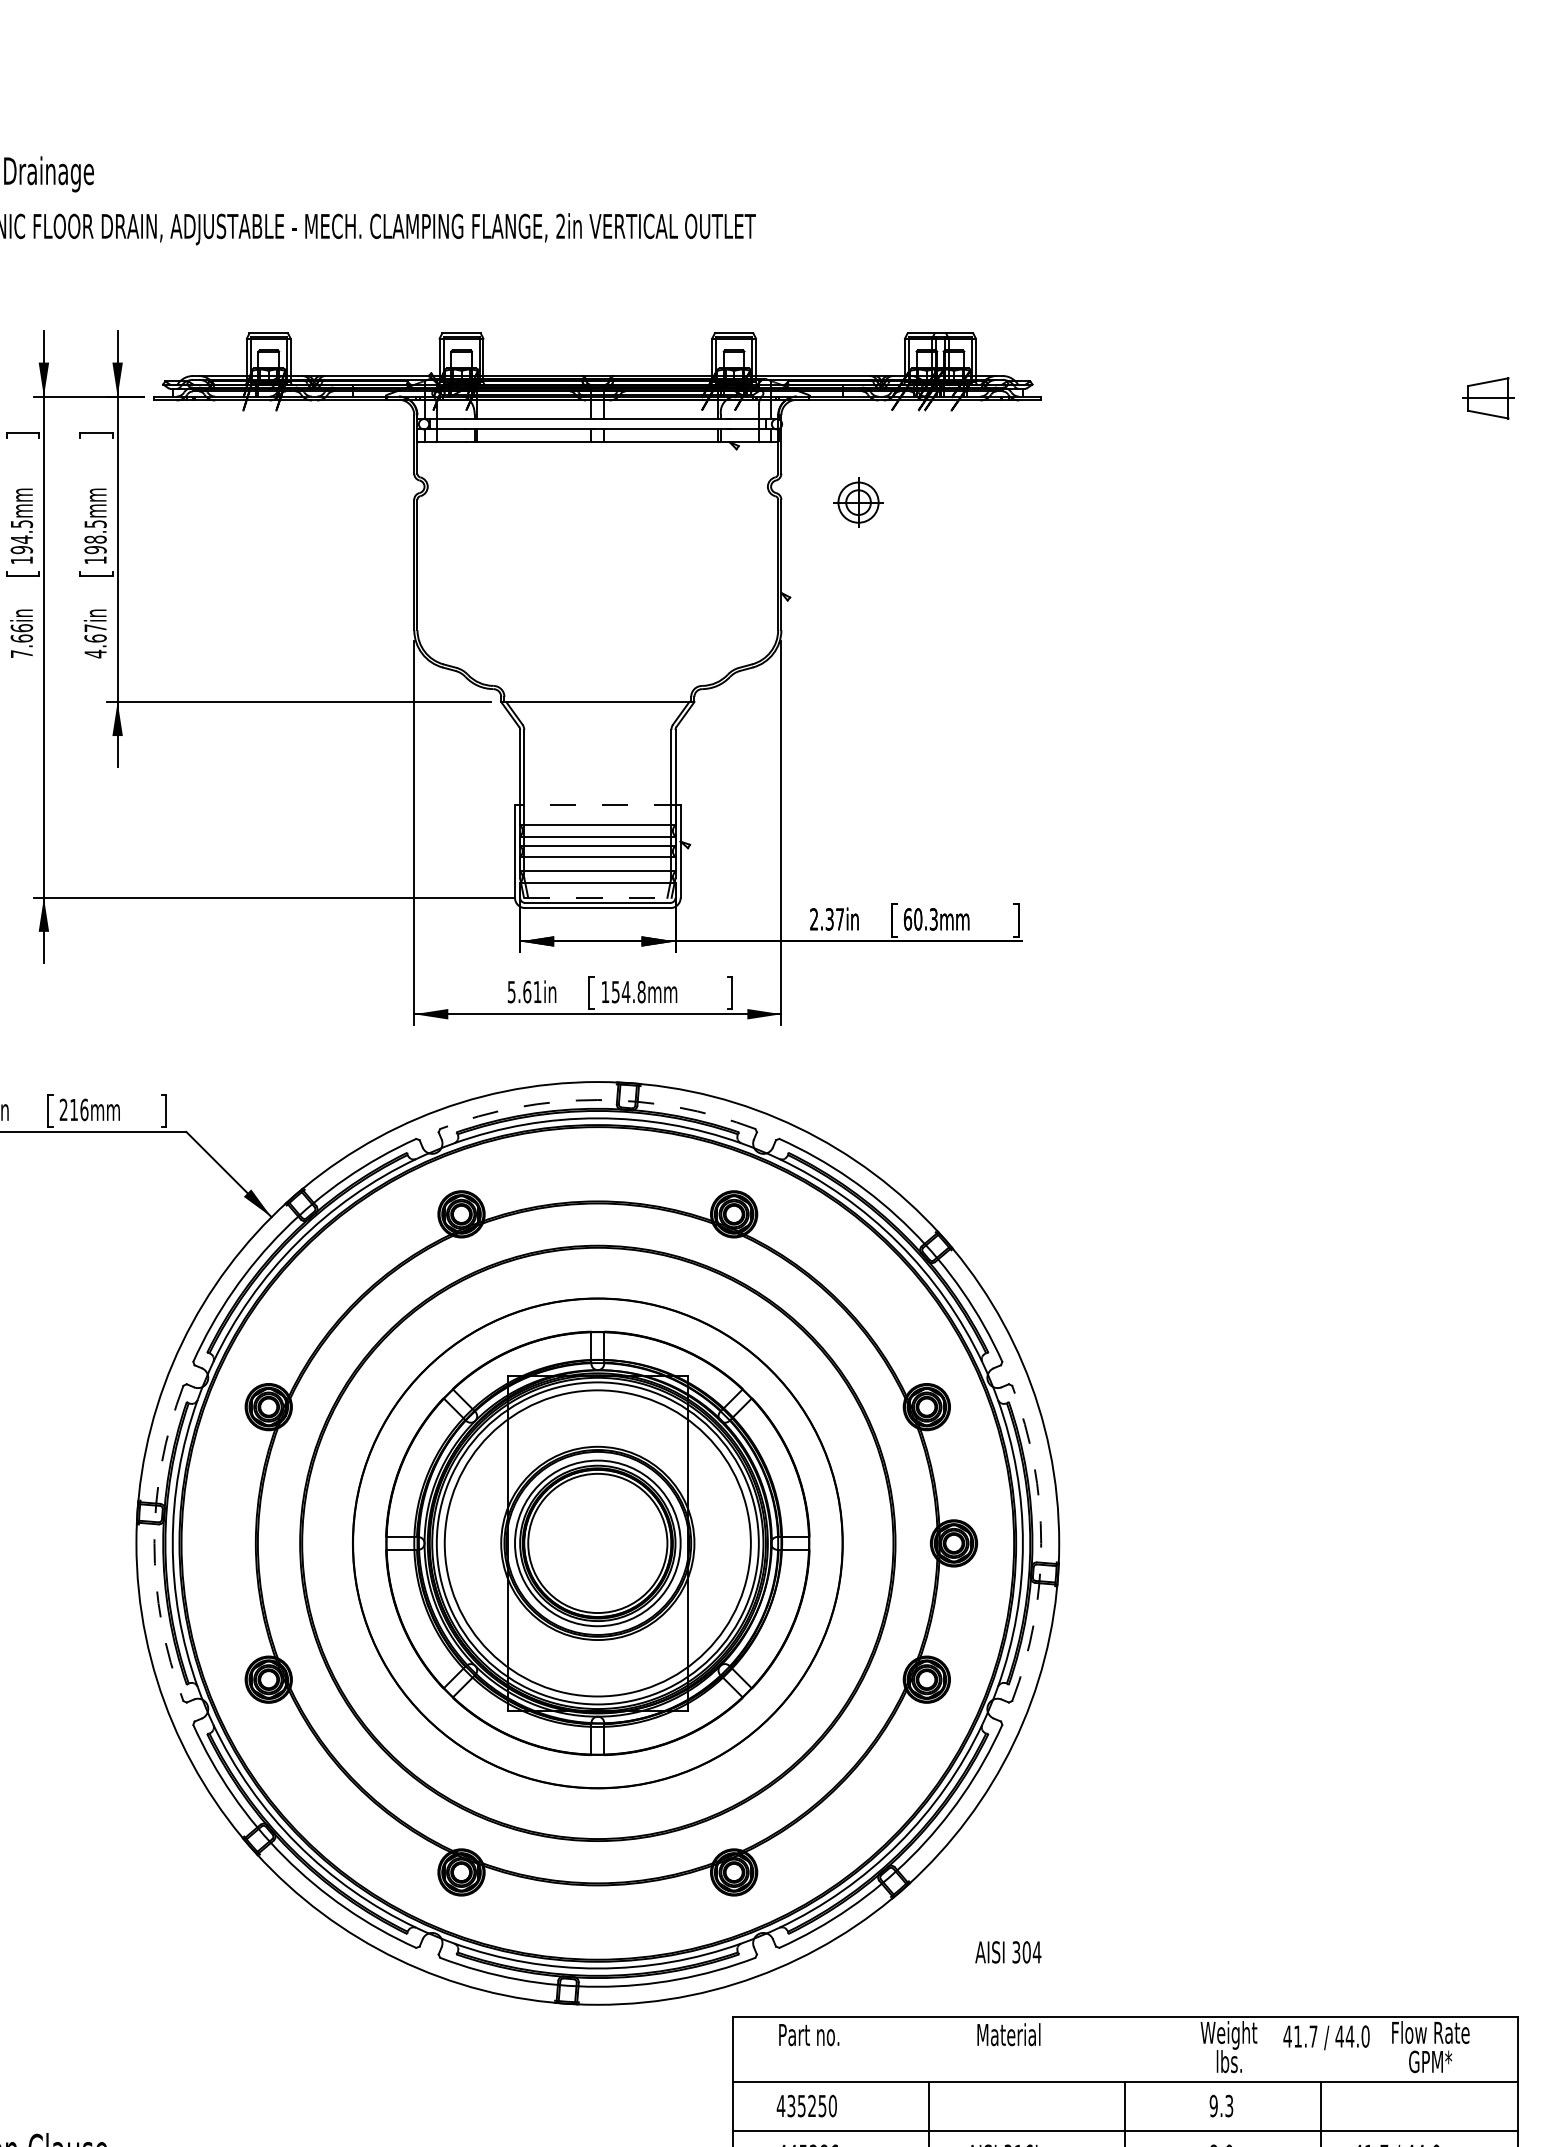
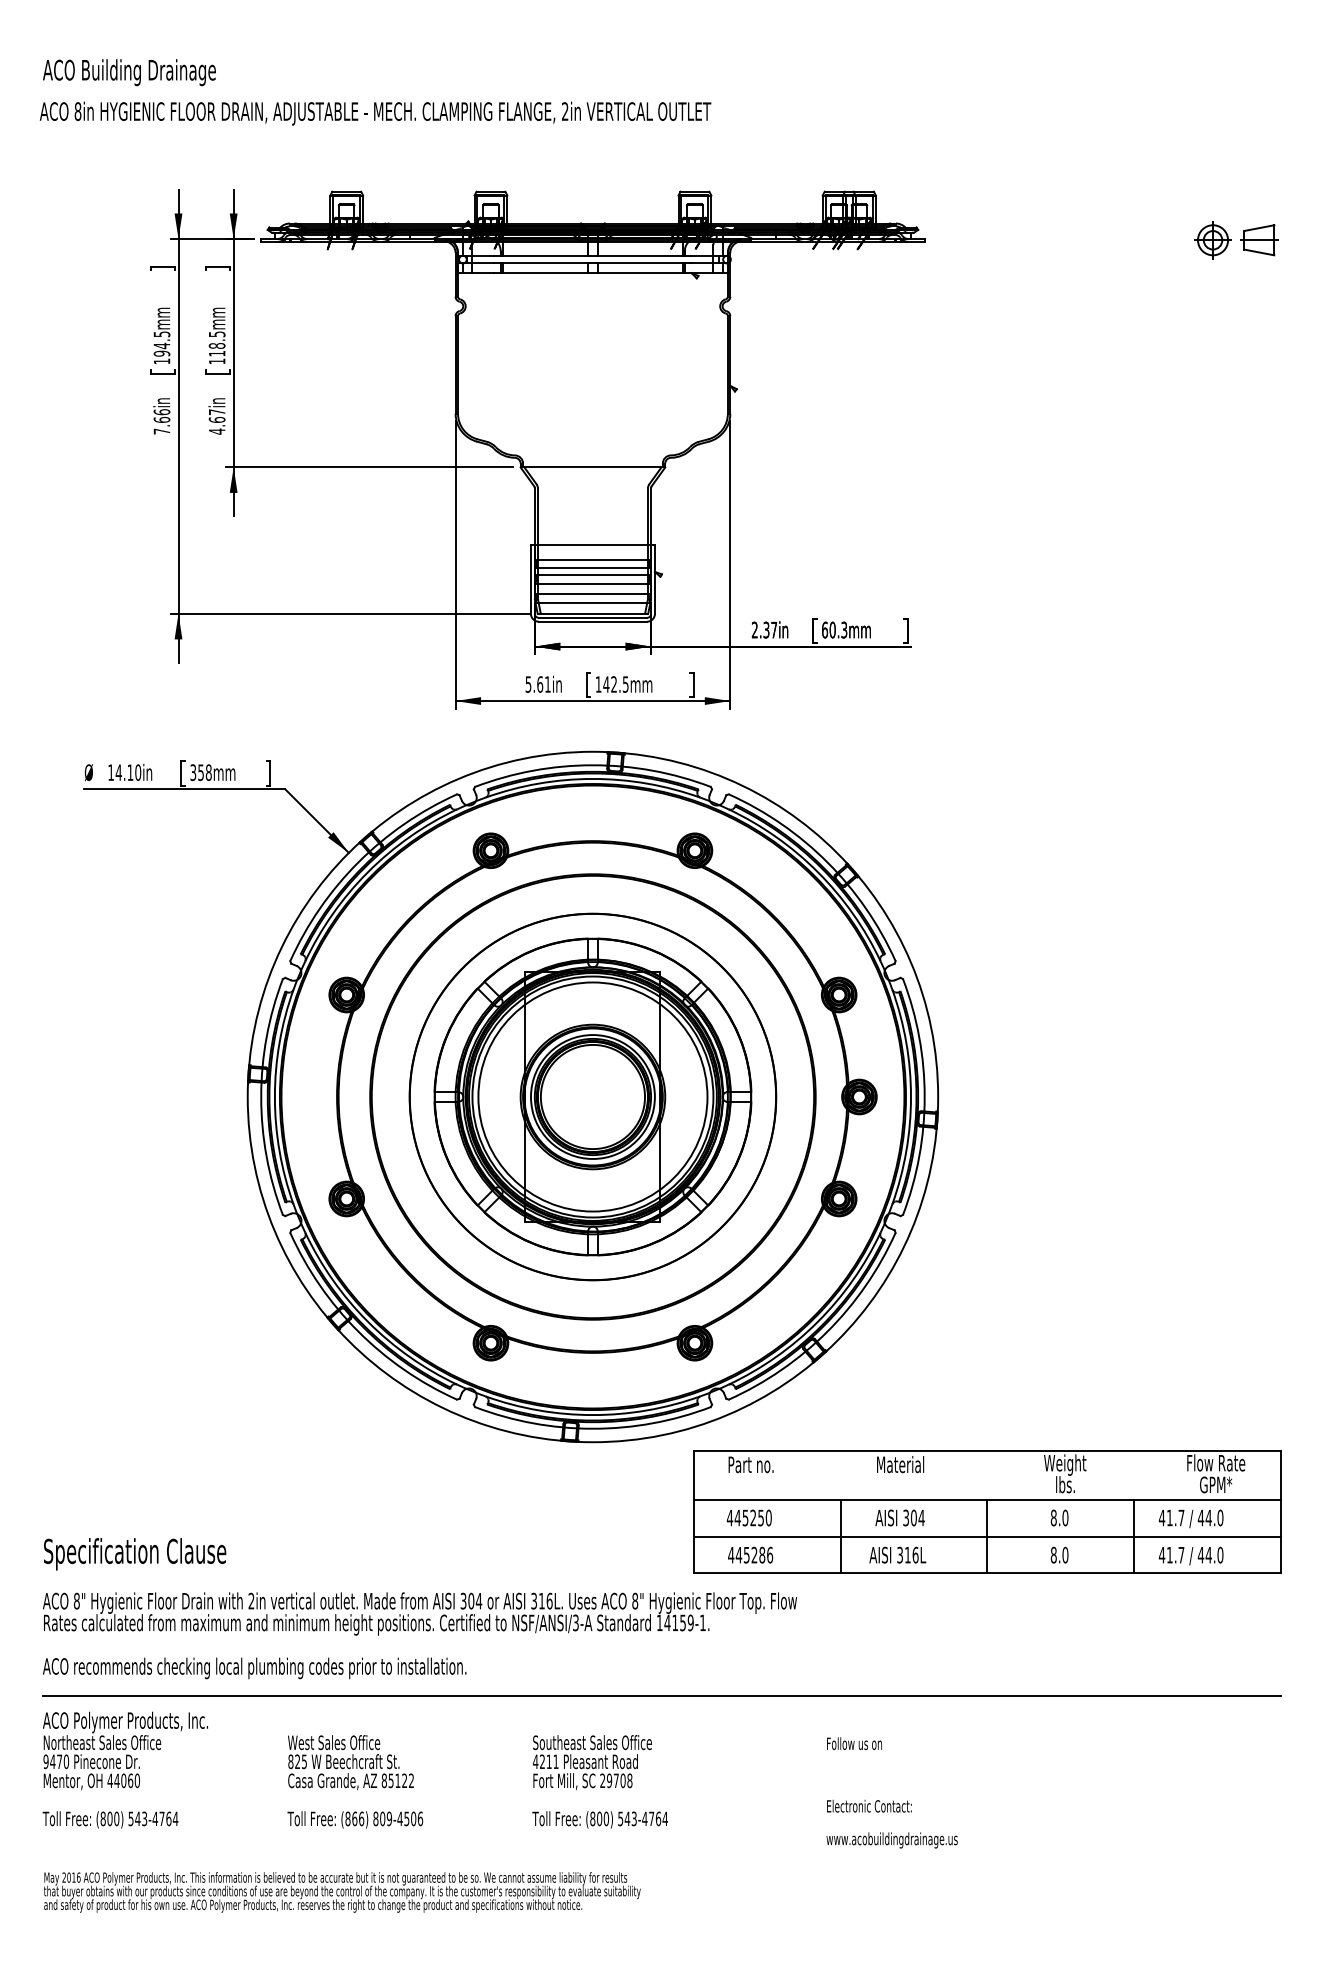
part: (857, 502) -> (1212, 240), moved
text: (94, 549) -> (216, 353), 198.5mm -> 118.5mm
line: (597, 804) -> (592, 544), dashed -> solid
line: (598, 897) -> (593, 613), dashed -> solid
text: (627, 992) -> (615, 684), 154.8mm -> 142.5mm
arc: (597, 1100) -> (592, 765), dashed -> solid
text: (73, 1109) -> (200, 772), 216mm -> 358mm
arc: (154, 1544) -> (261, 1097), dashed -> solid
arc: (1040, 1544) -> (924, 1097), dashed -> solid
text: (1007, 1951) -> (899, 1517), moved
text: (1325, 2037) -> (1190, 1518), moved
text: (791, 2105) -> (737, 1517), 435250 -> 445250
text: (1221, 2105) -> (1059, 1517), 9.3 -> 8.0

